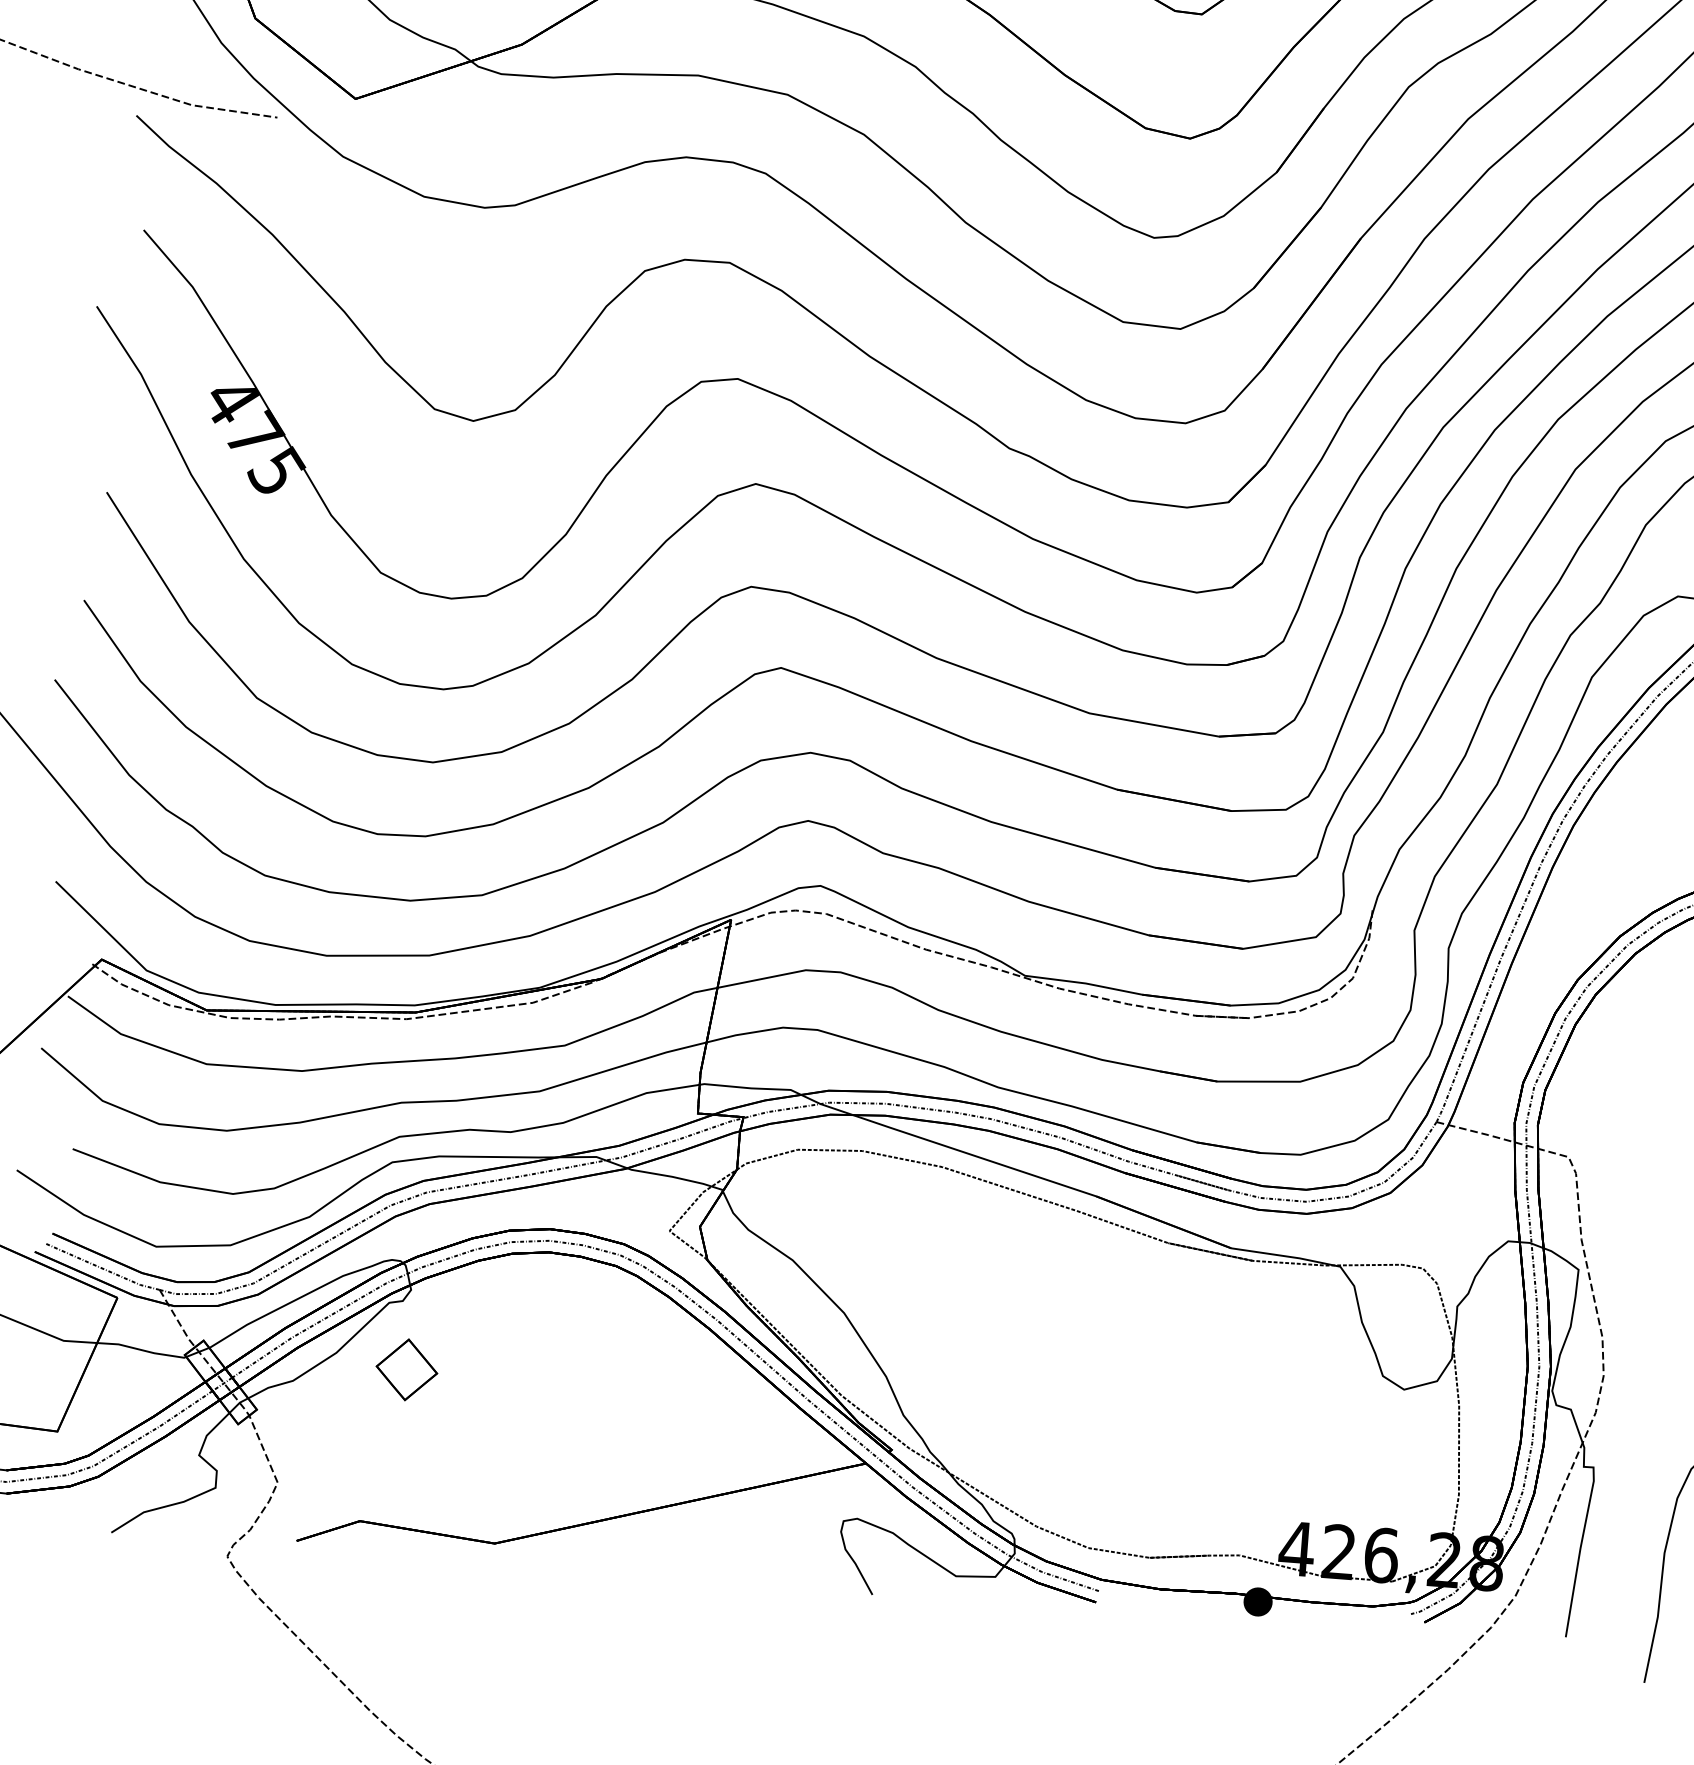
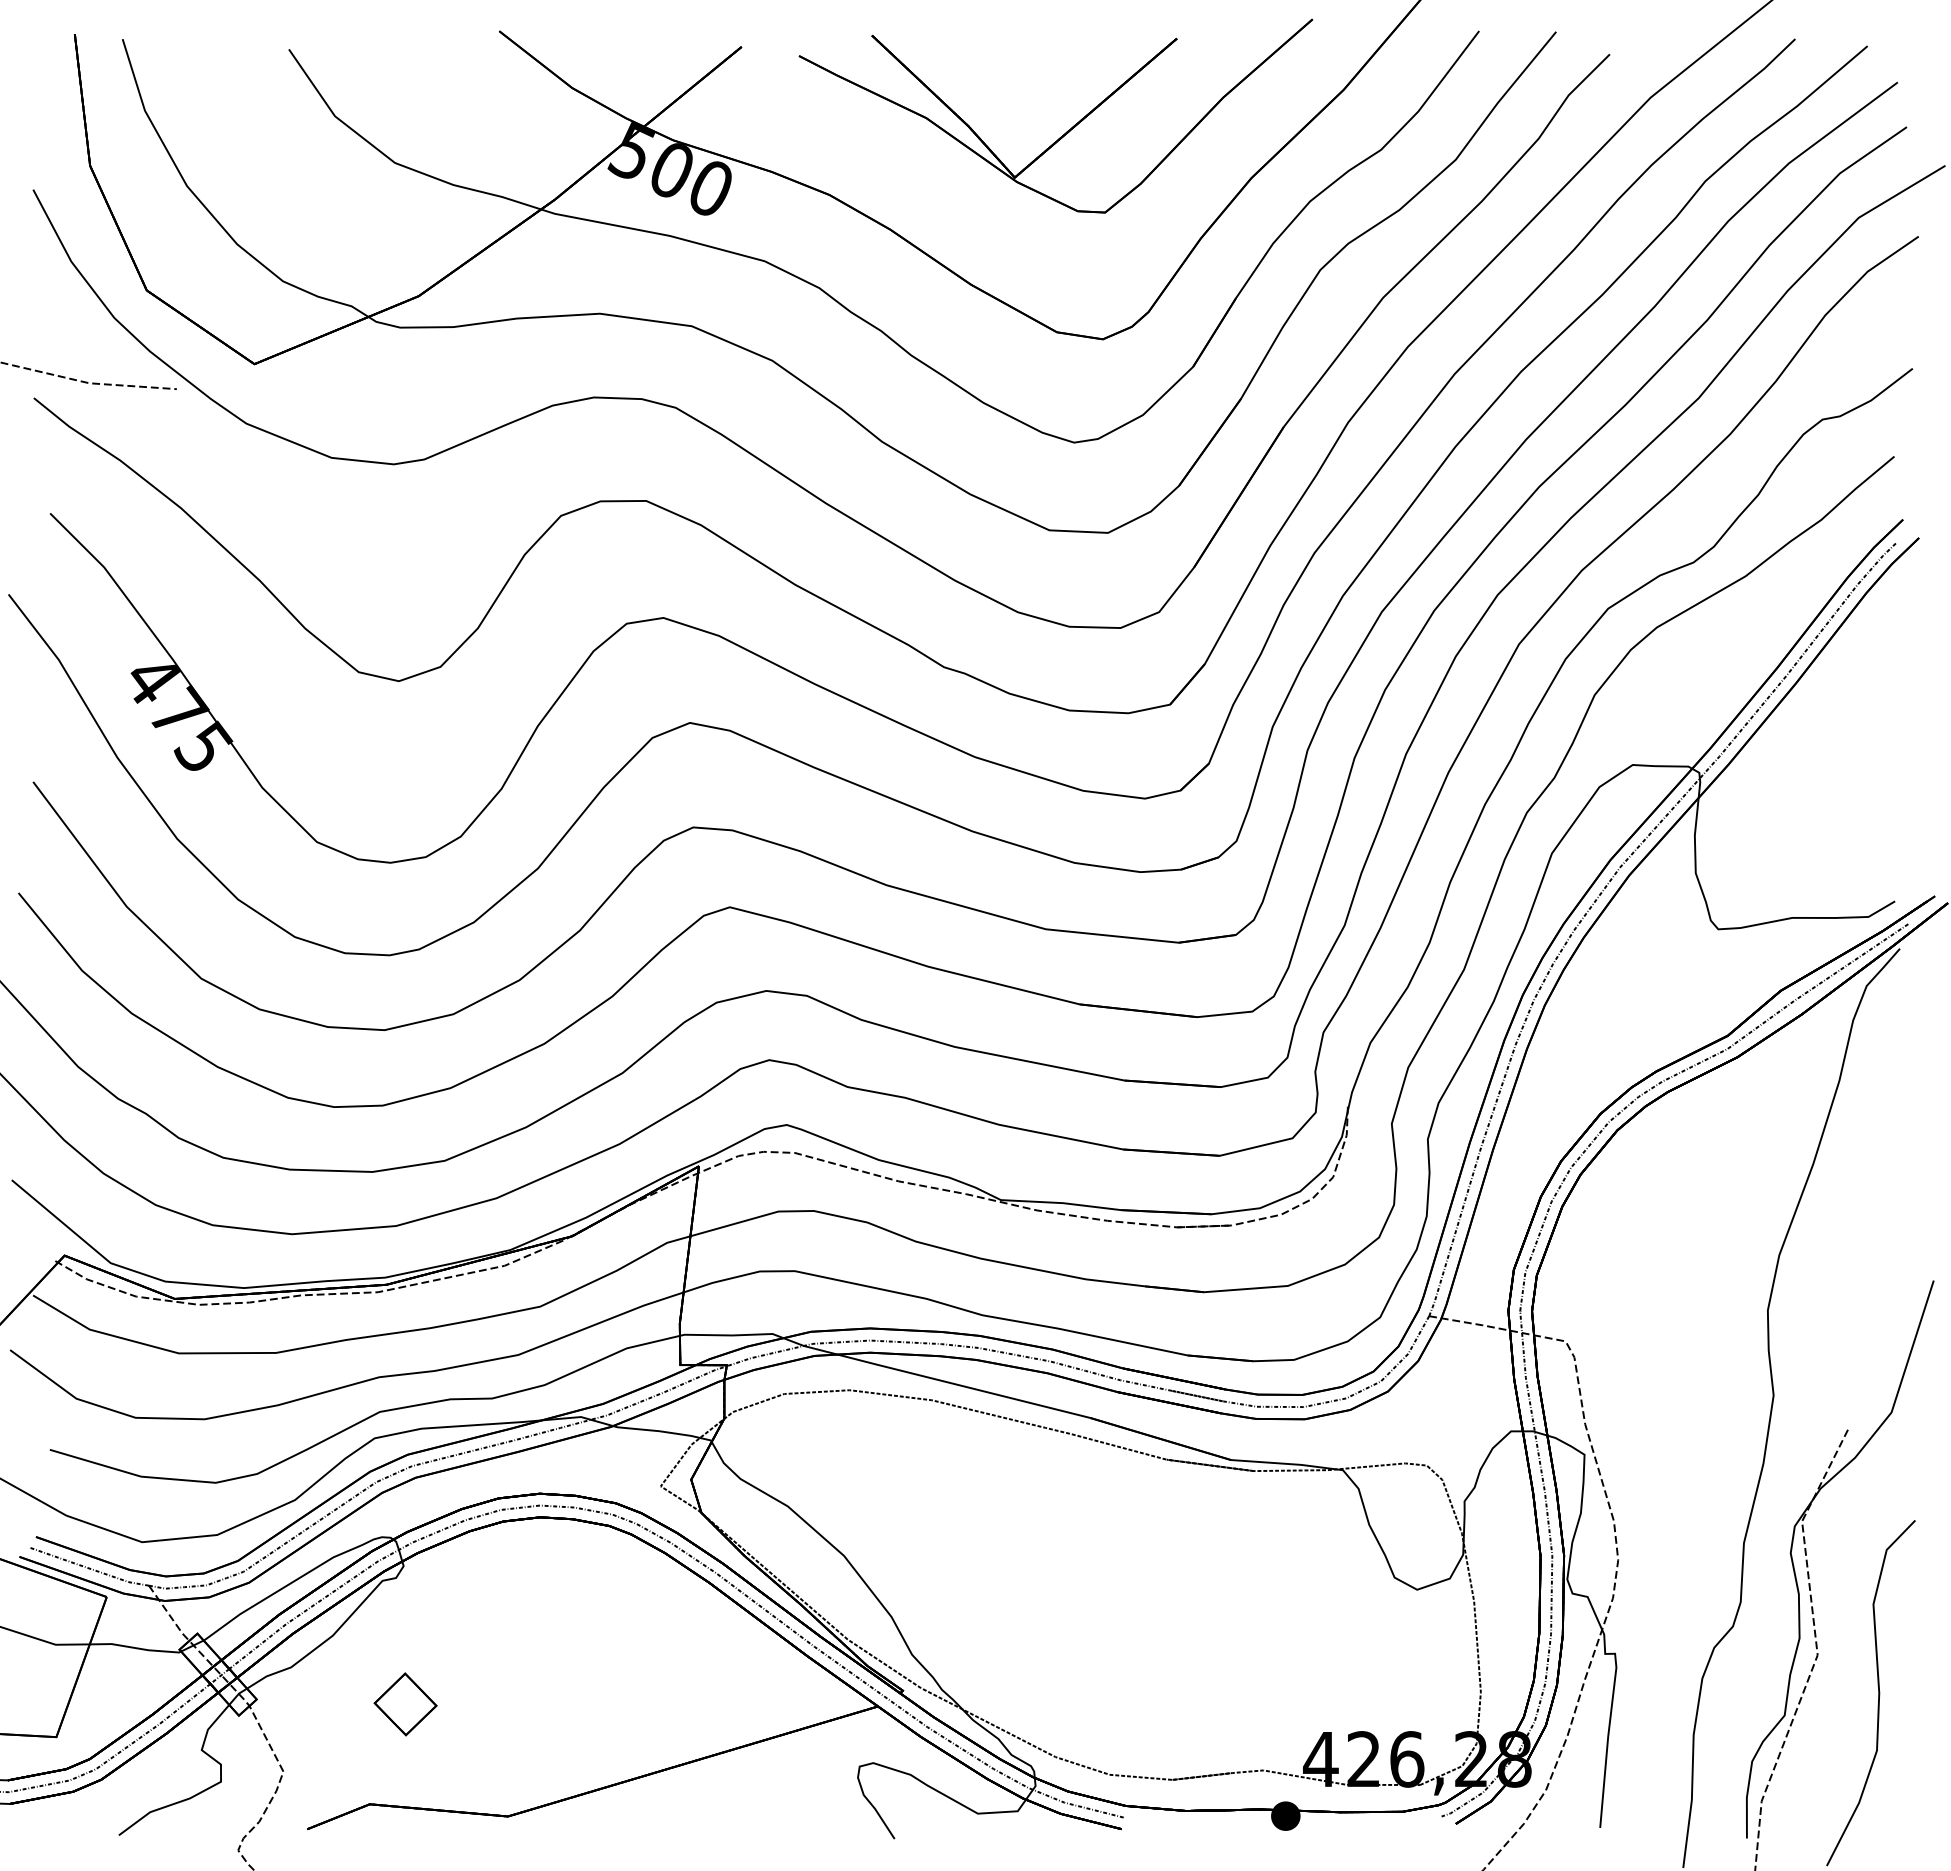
part: (406, 1369) -> (405, 1704), moved

